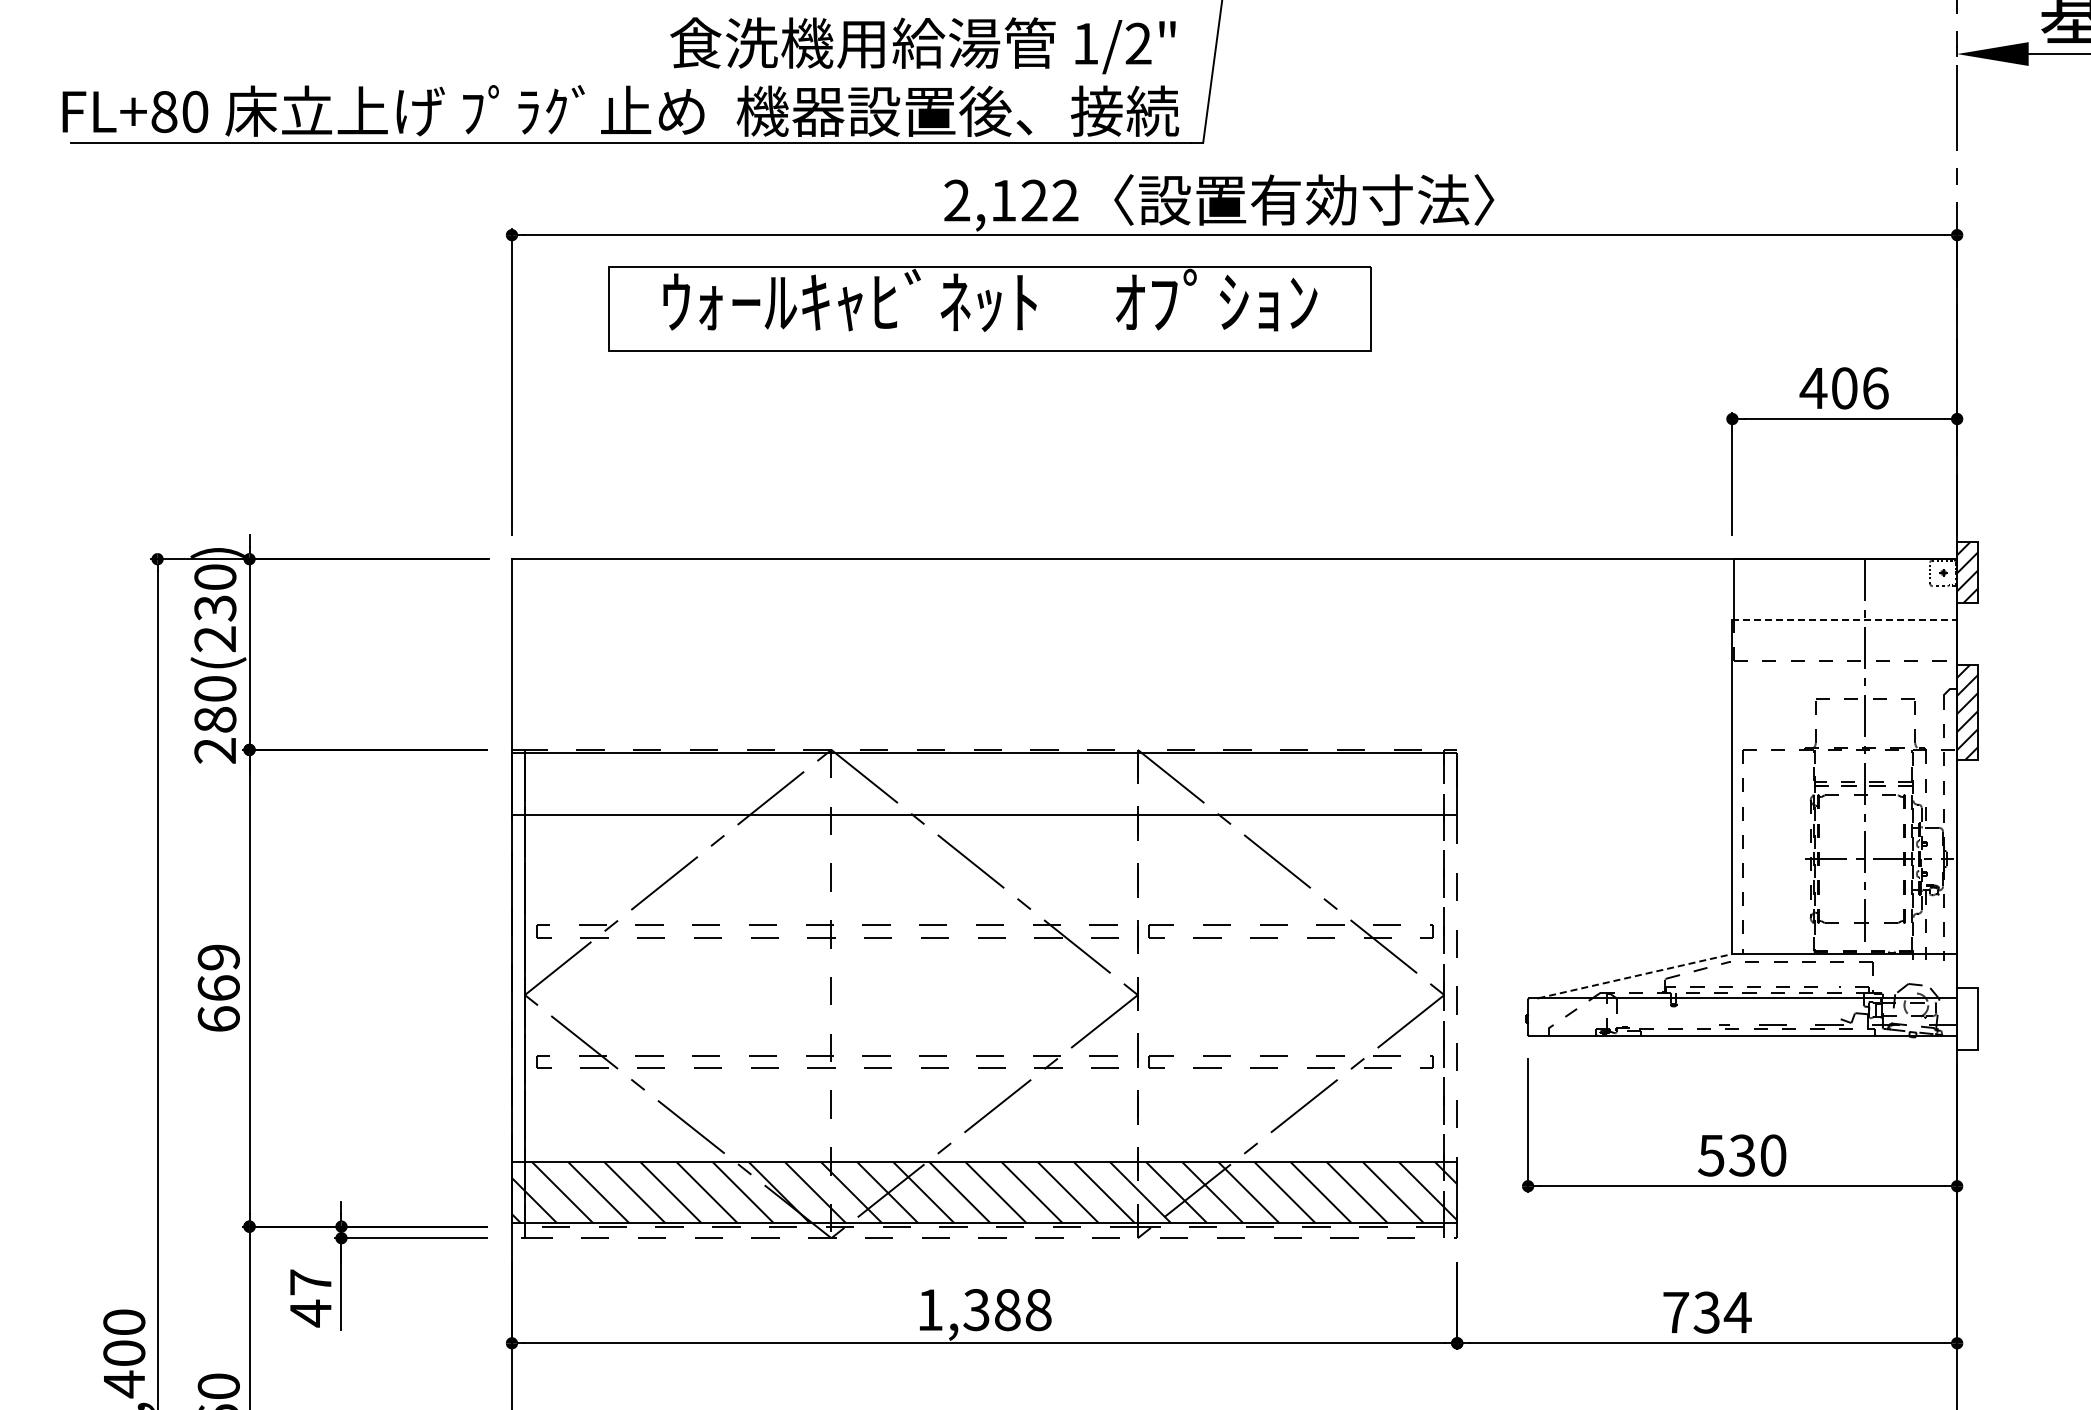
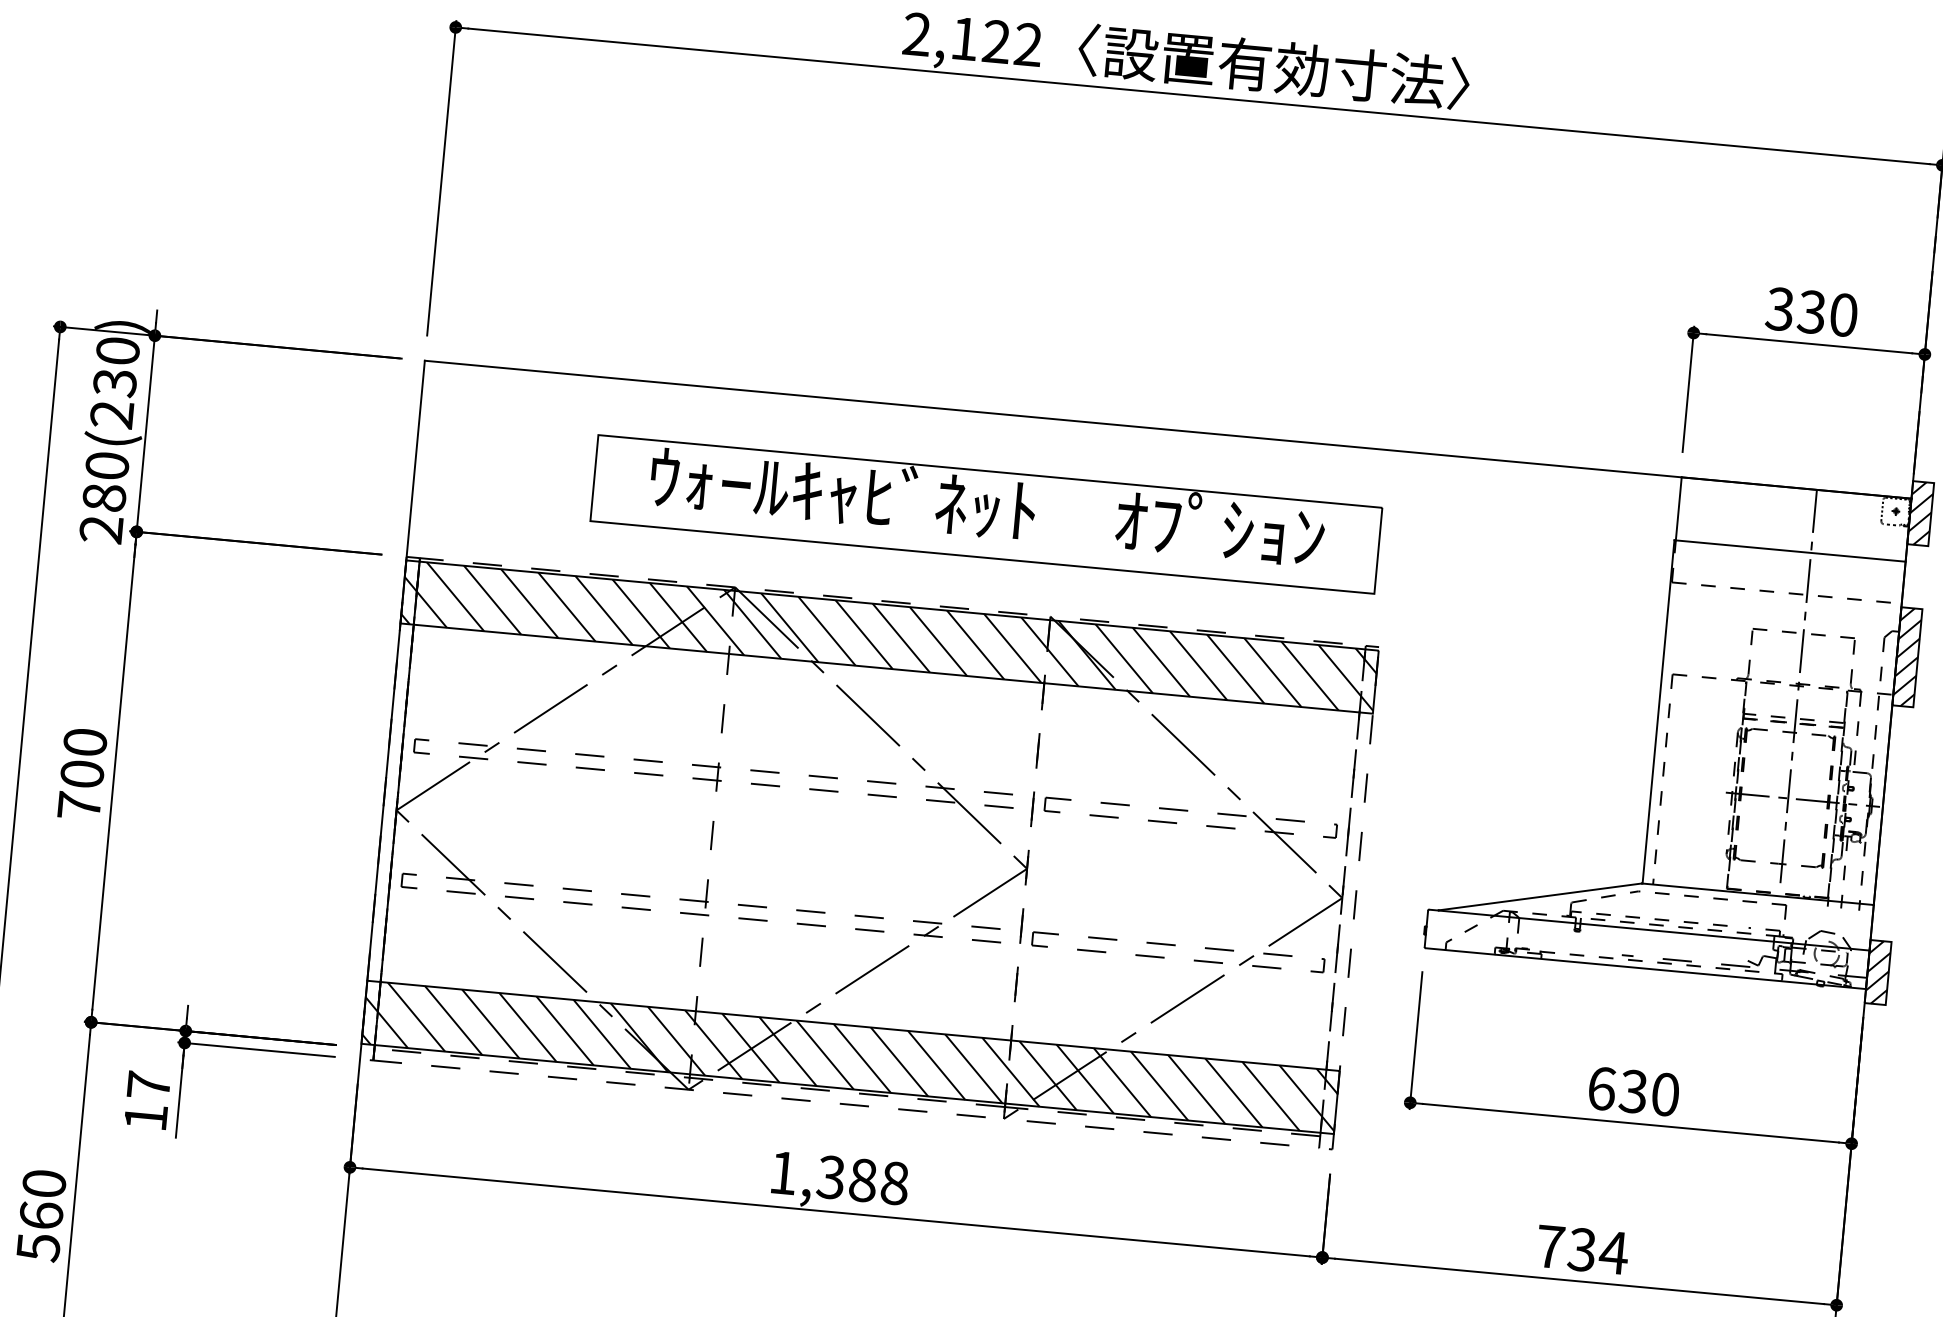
part: (989, 308) -> (985, 513), moved
text: (1843, 388) -> (1810, 312), 406 -> 330
line: (1845, 620) -> (1790, 551), dashed -> solid
hatch: (984, 783) -> (889, 636), added
line: (1635, 976) -> (1540, 897), dashed -> solid
text: (218, 987) -> (82, 773), 669 -> 700
hatch: (1967, 1018) -> (1878, 972), added
text: (1711, 1155) -> (1601, 1088), 530 -> 630
text: (310, 1313) -> (145, 1117), 47 -> 17

